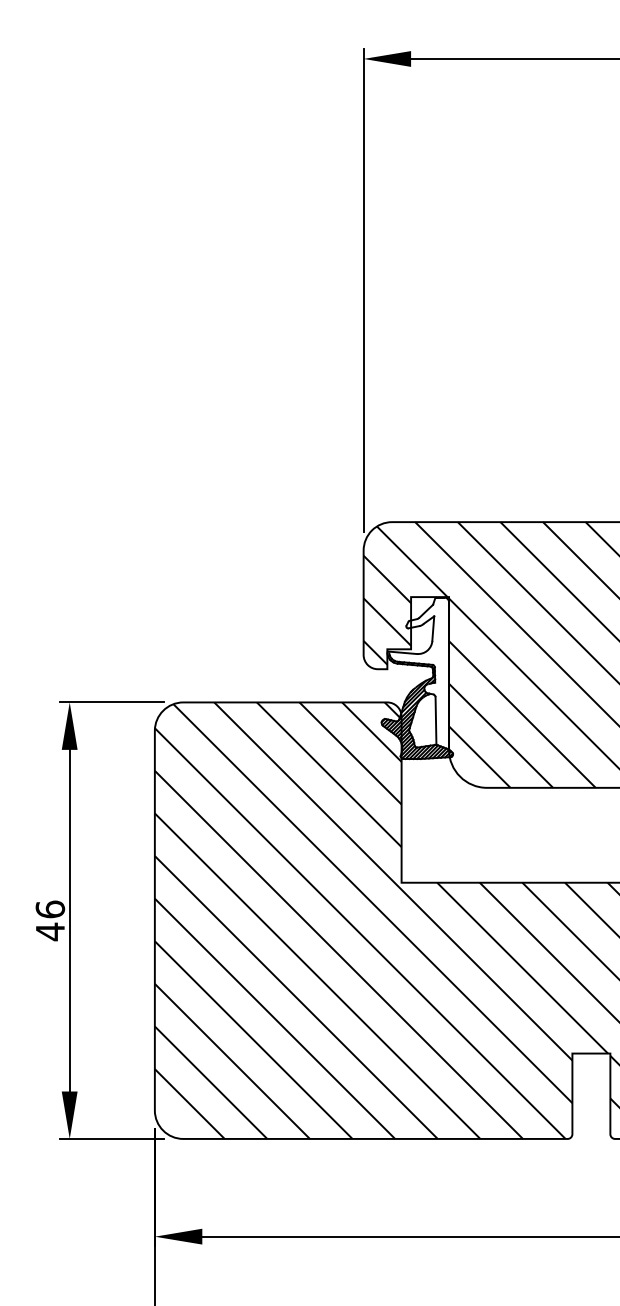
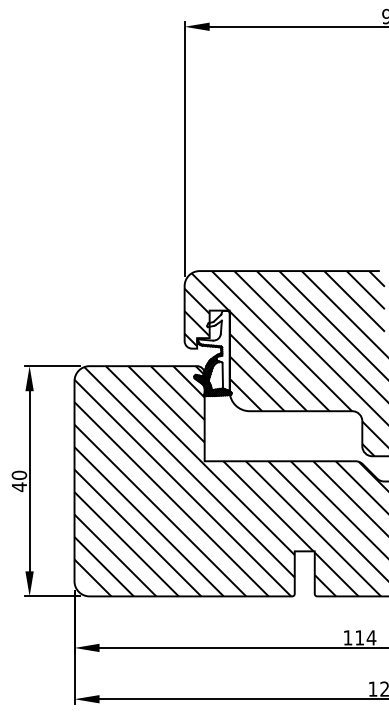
text: (48, 907) -> (18, 474), 46 -> 40

